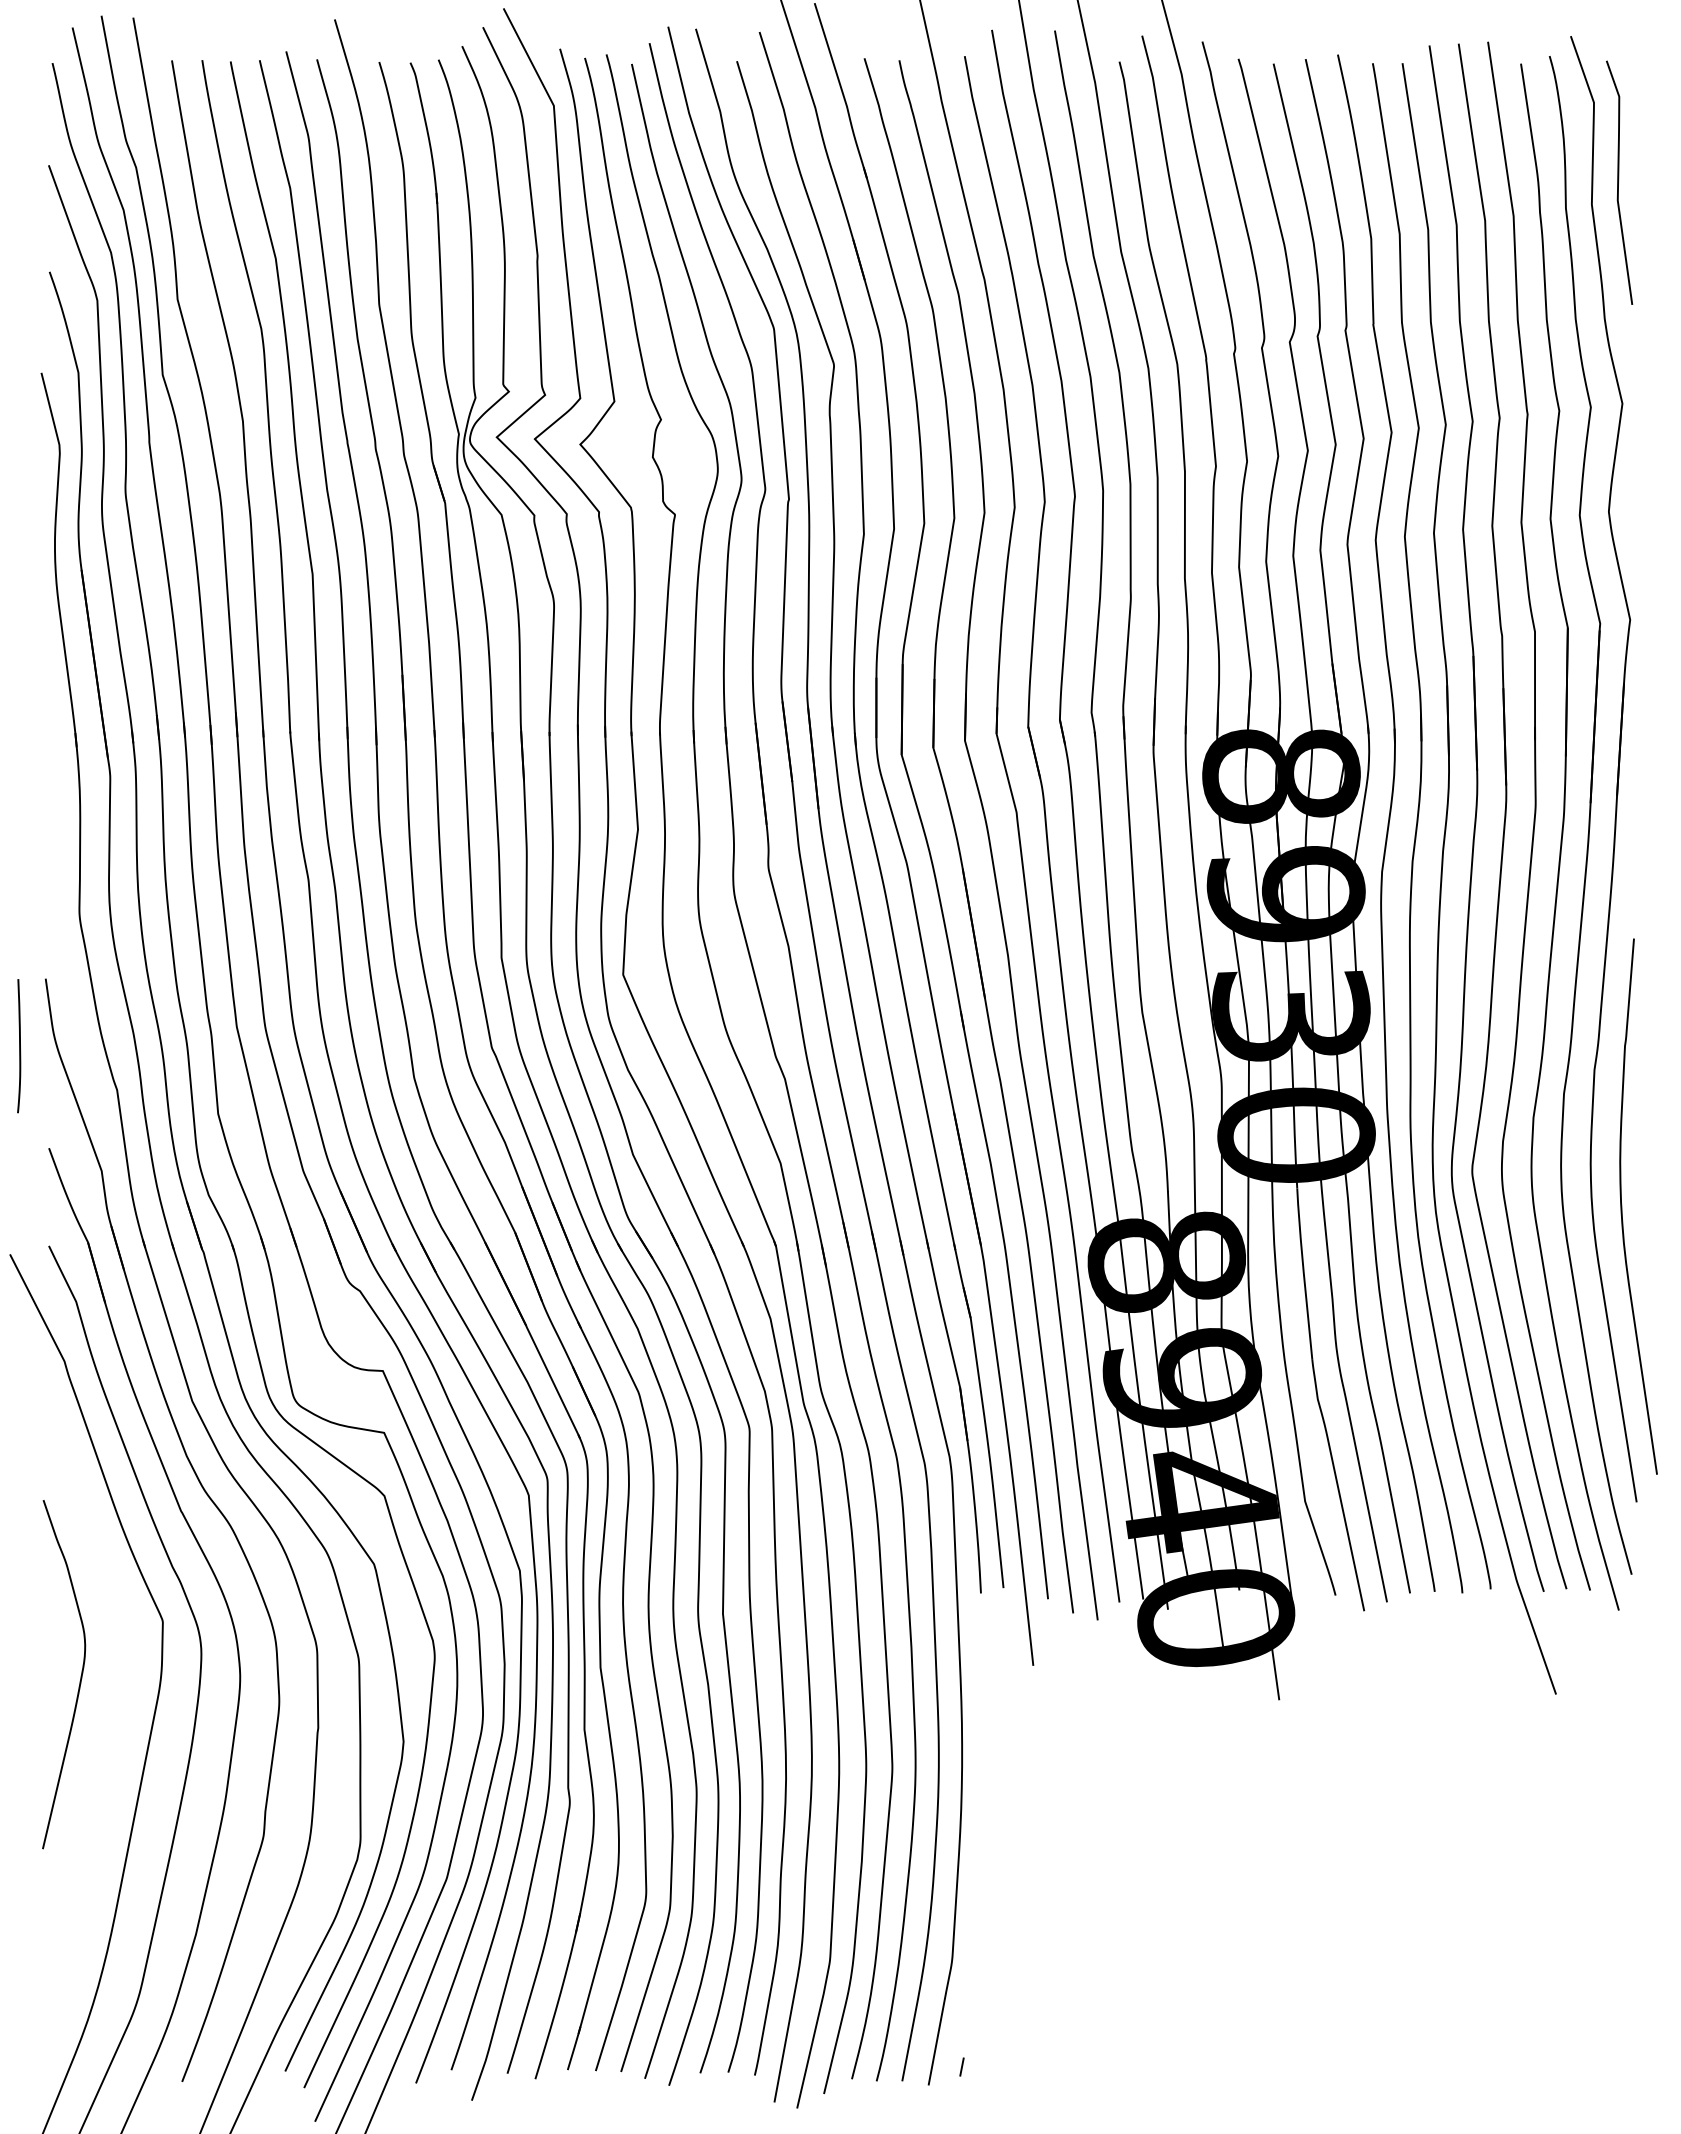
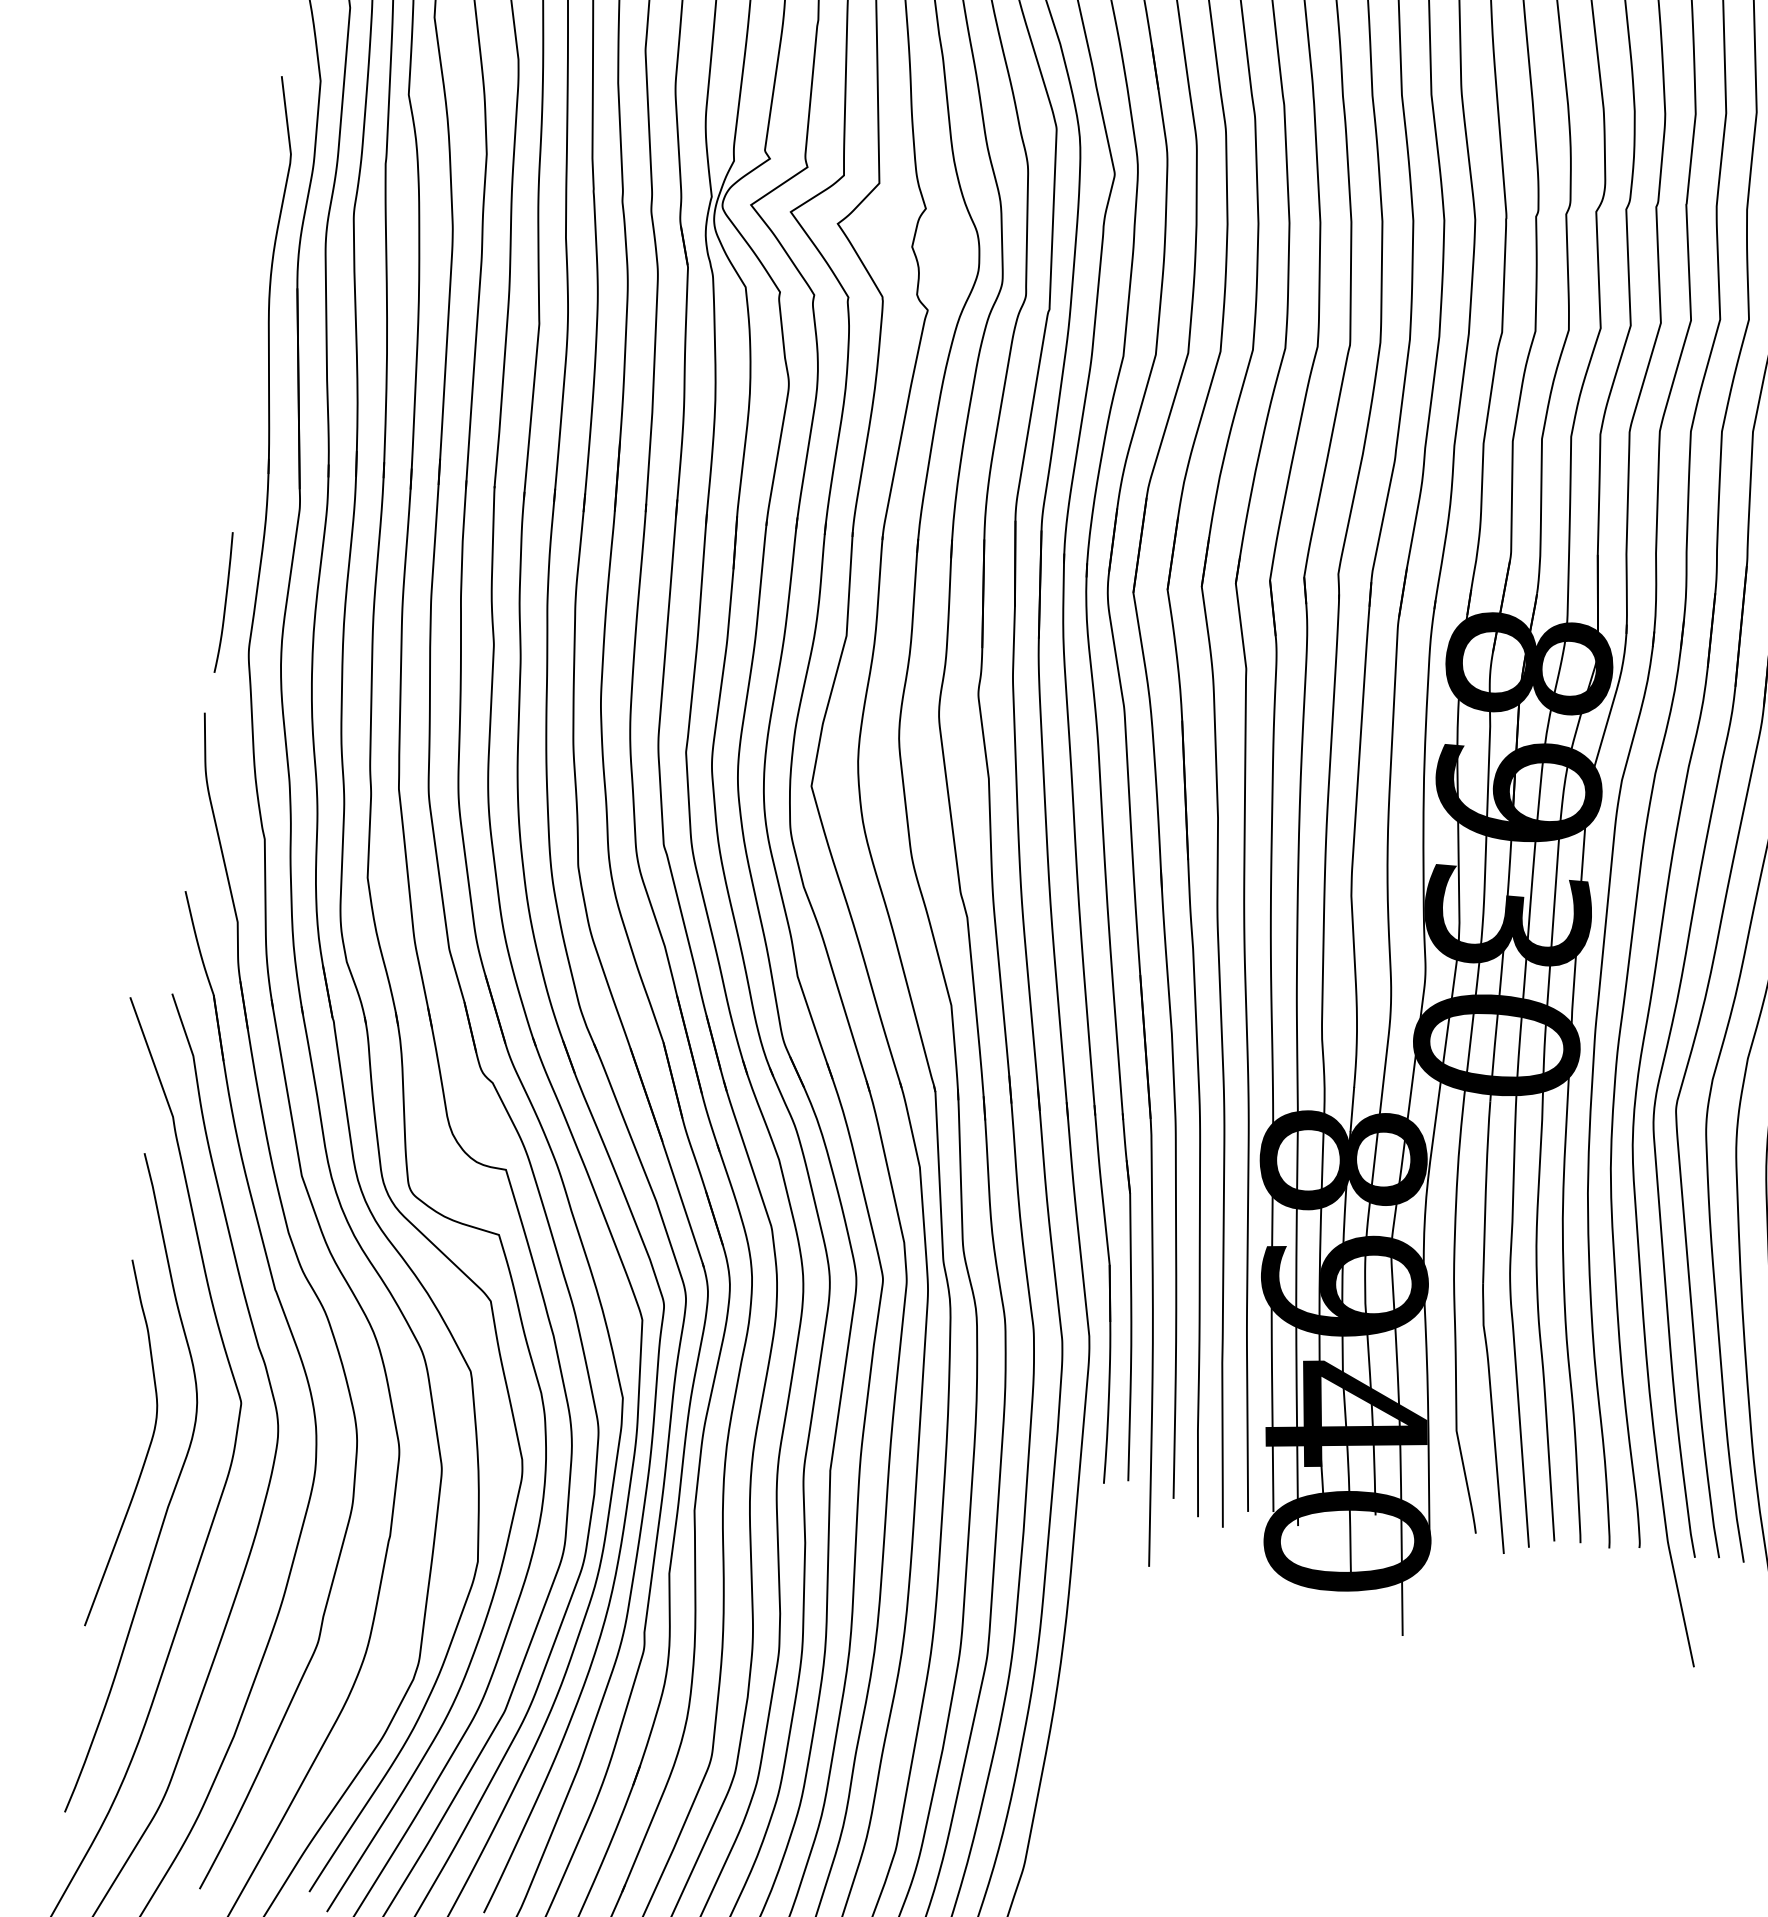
curve: (19, 1046) -> (225, 603), moved
curve: (107, 1718) -> (170, 1497), added

